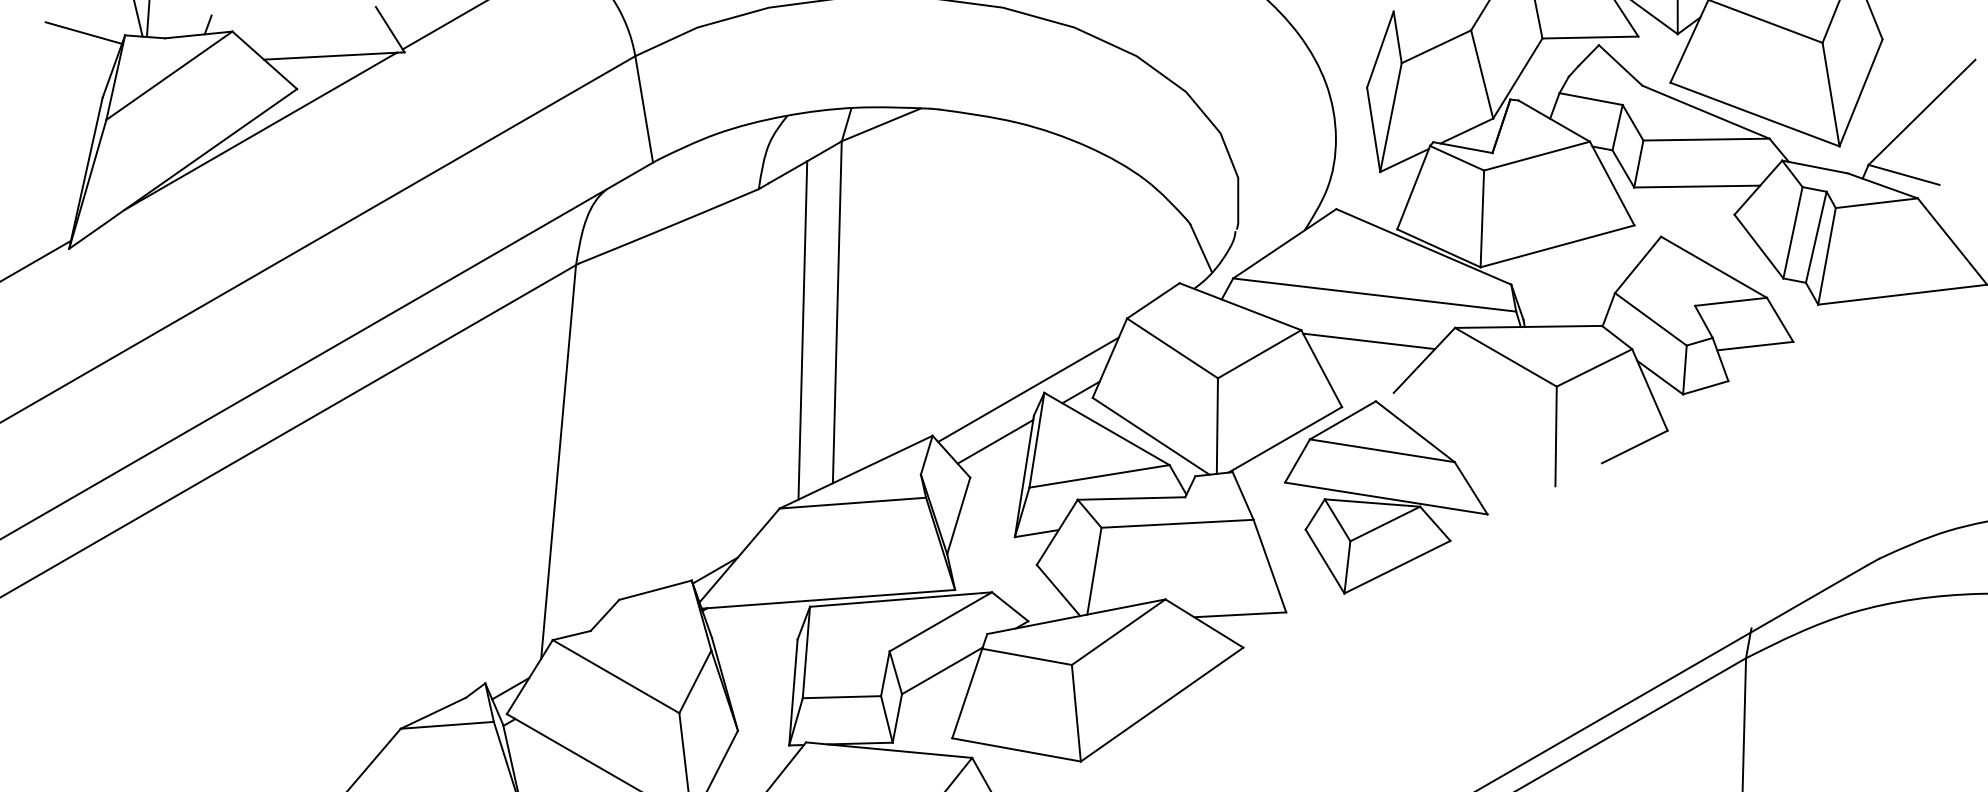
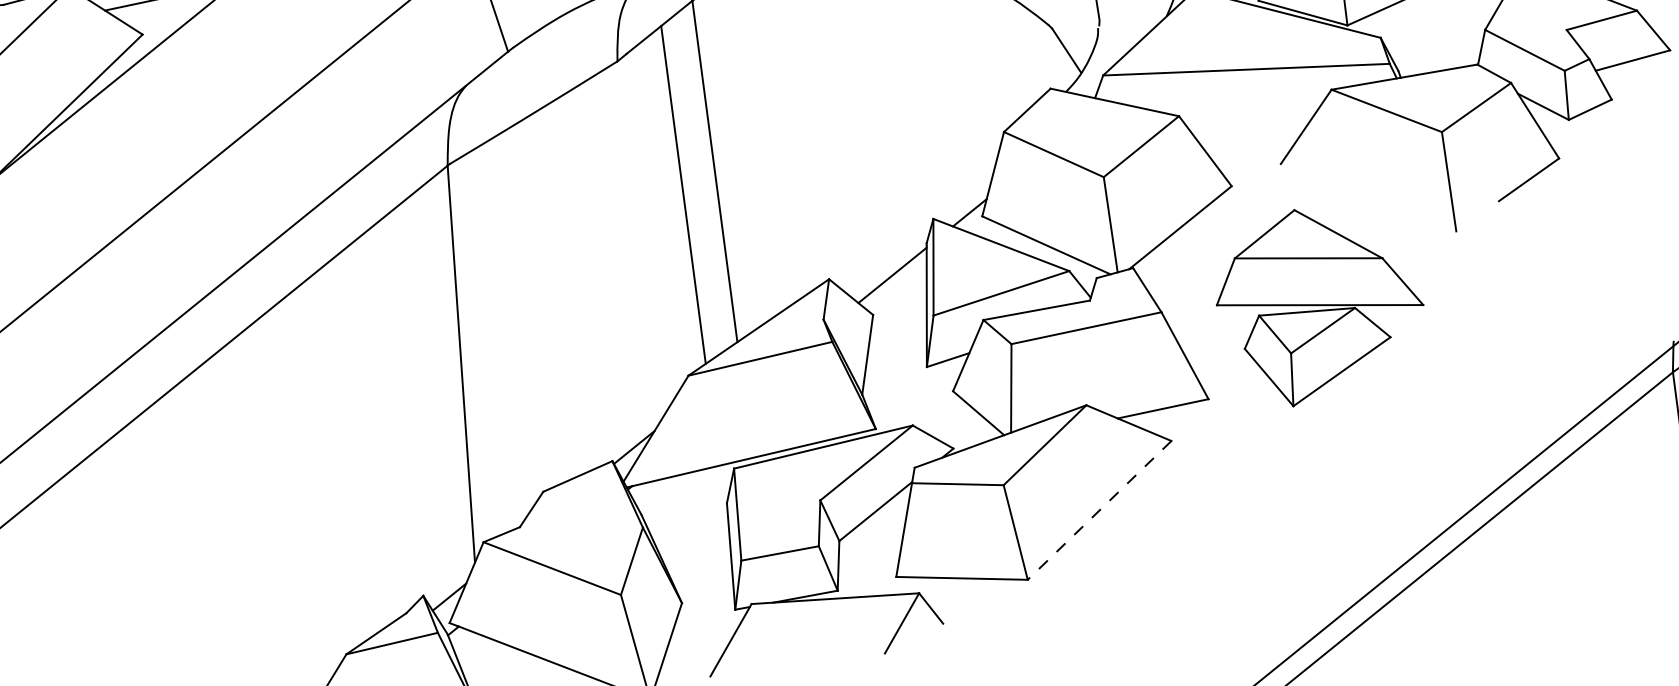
line: (1369, 341) -> (1248, 116), removed
line: (1028, 389) -> (917, 218), removed
part: (1386, 497) -> (1320, 304), moved
line: (1161, 704) -> (1098, 510), solid -> dashed

